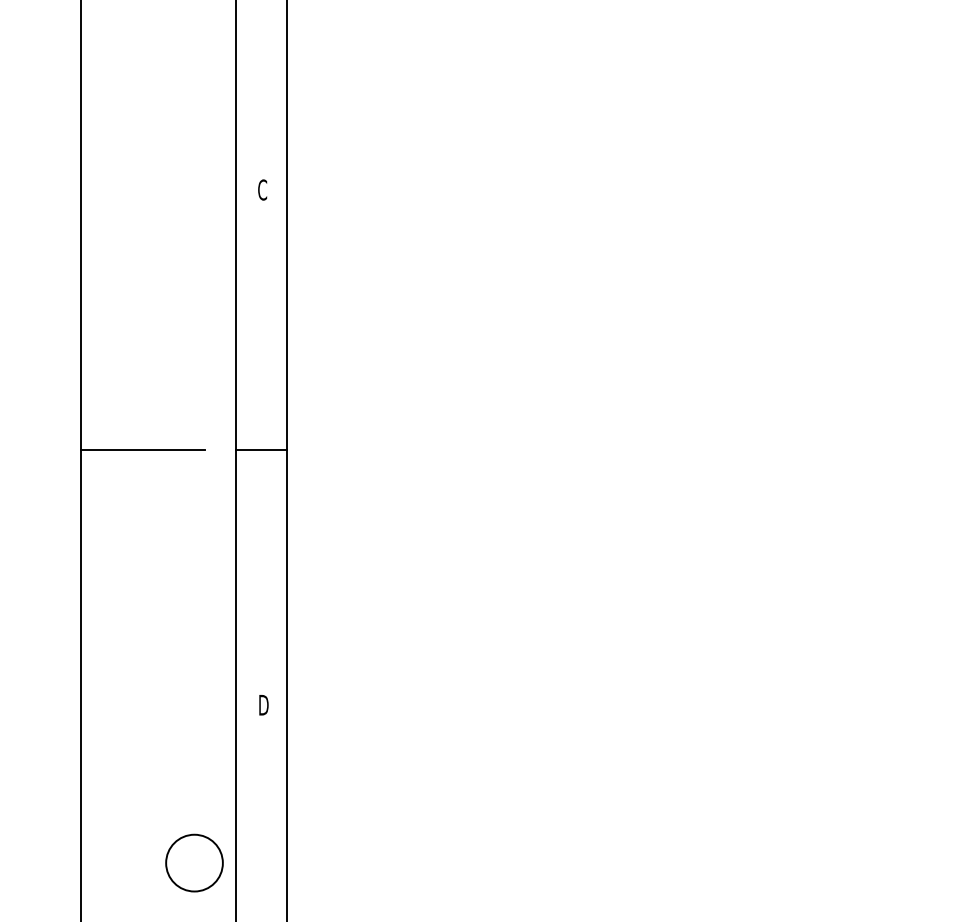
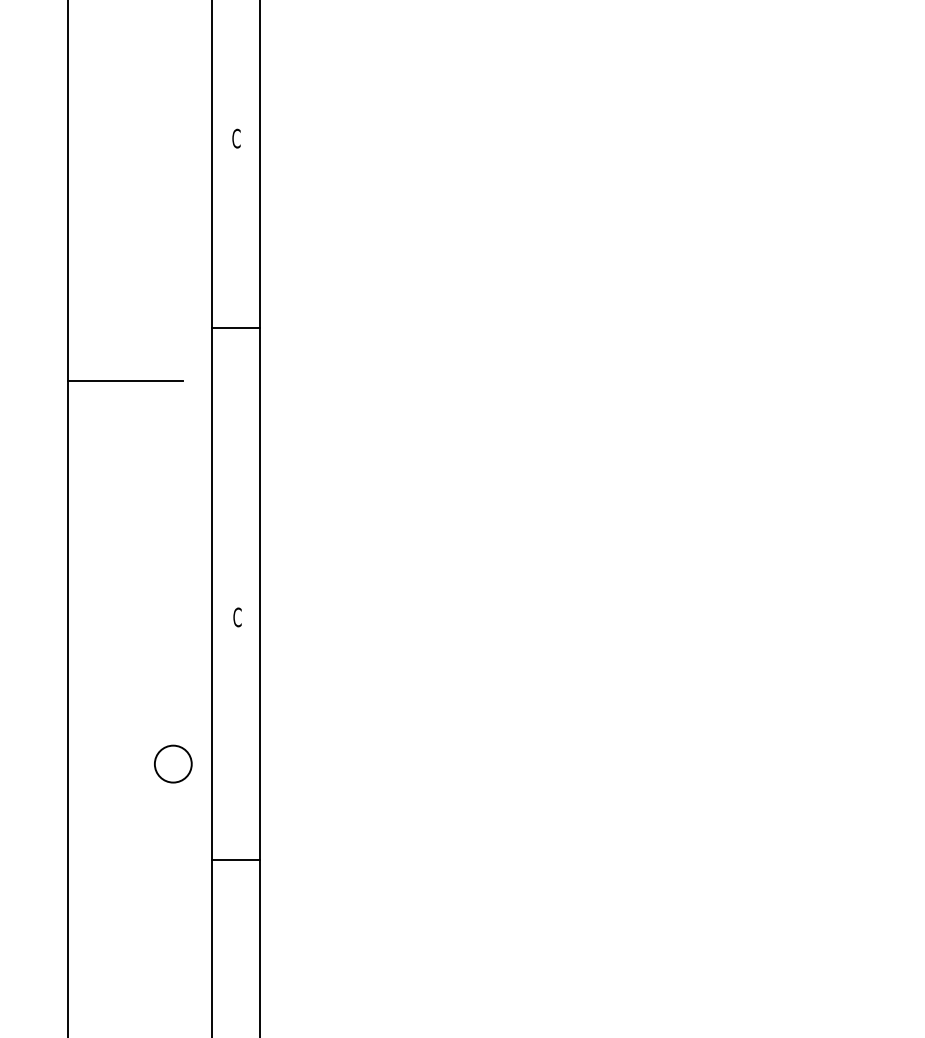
line: (261, 450) -> (235, 327), moved
text: (263, 705) -> (237, 617), D -> C
circle: (194, 862) -> (173, 763), size x0.7

